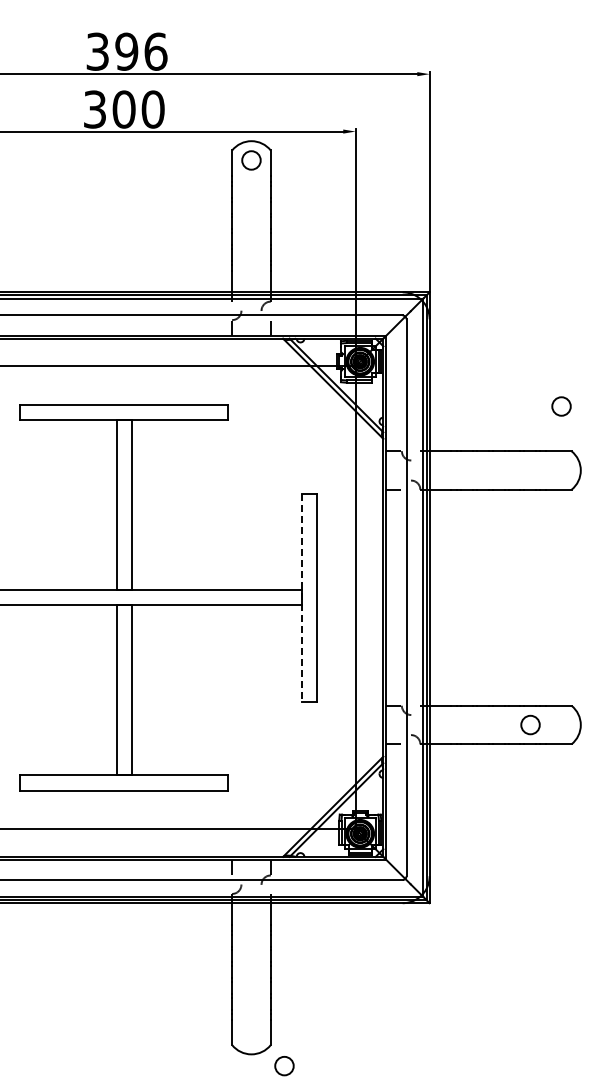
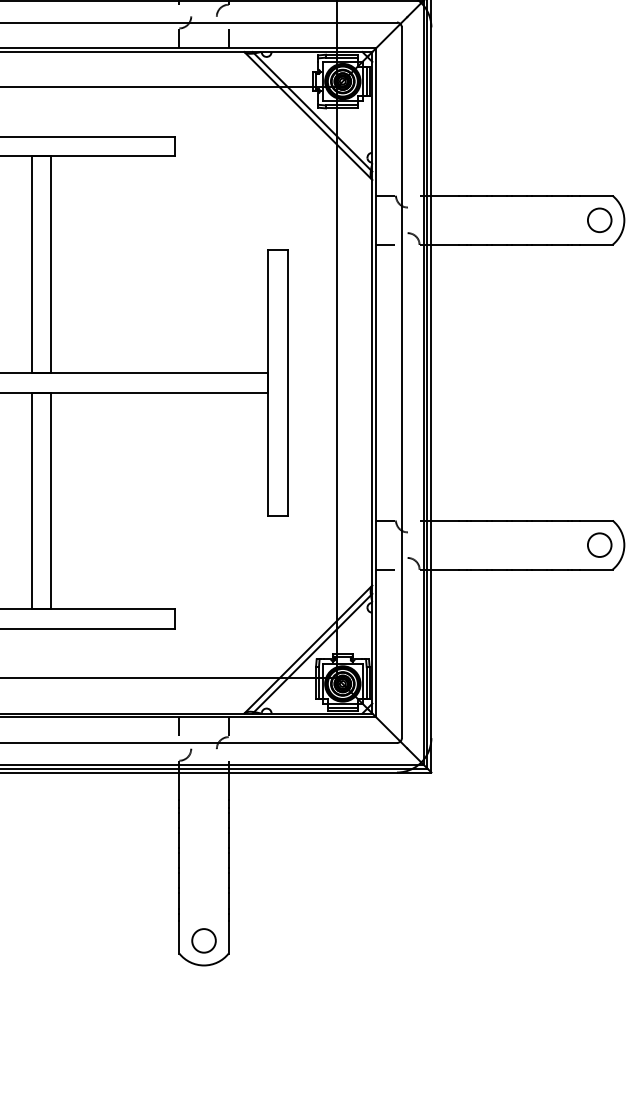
circle: (561, 406) -> (599, 220), moved
line: (301, 598) -> (267, 383), dashed -> solid
circle: (530, 724) -> (599, 544), moved
circle: (284, 1066) -> (204, 941), moved

